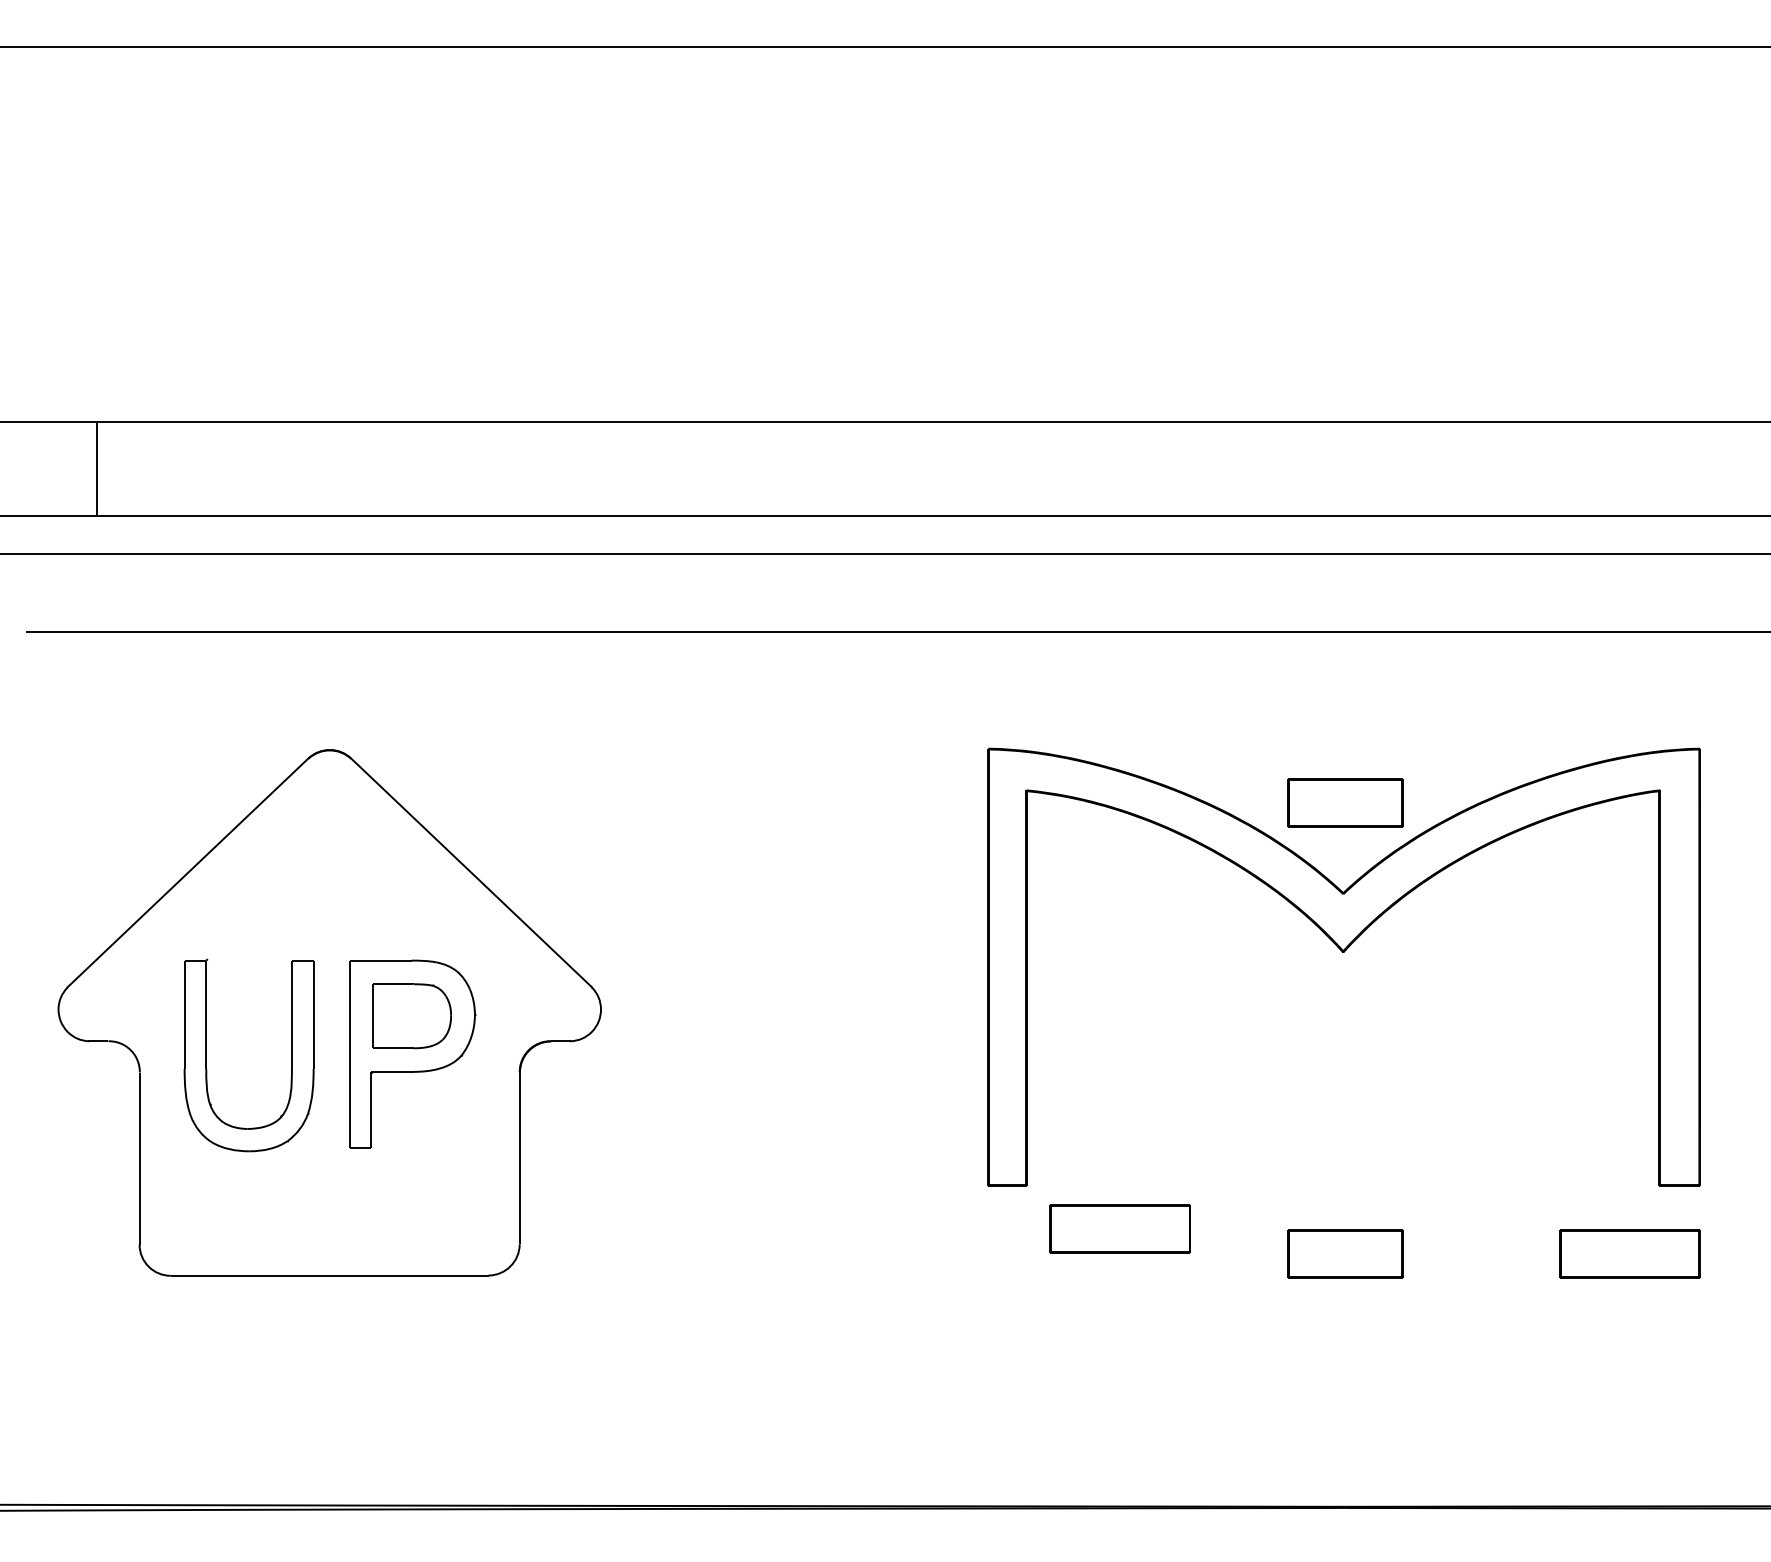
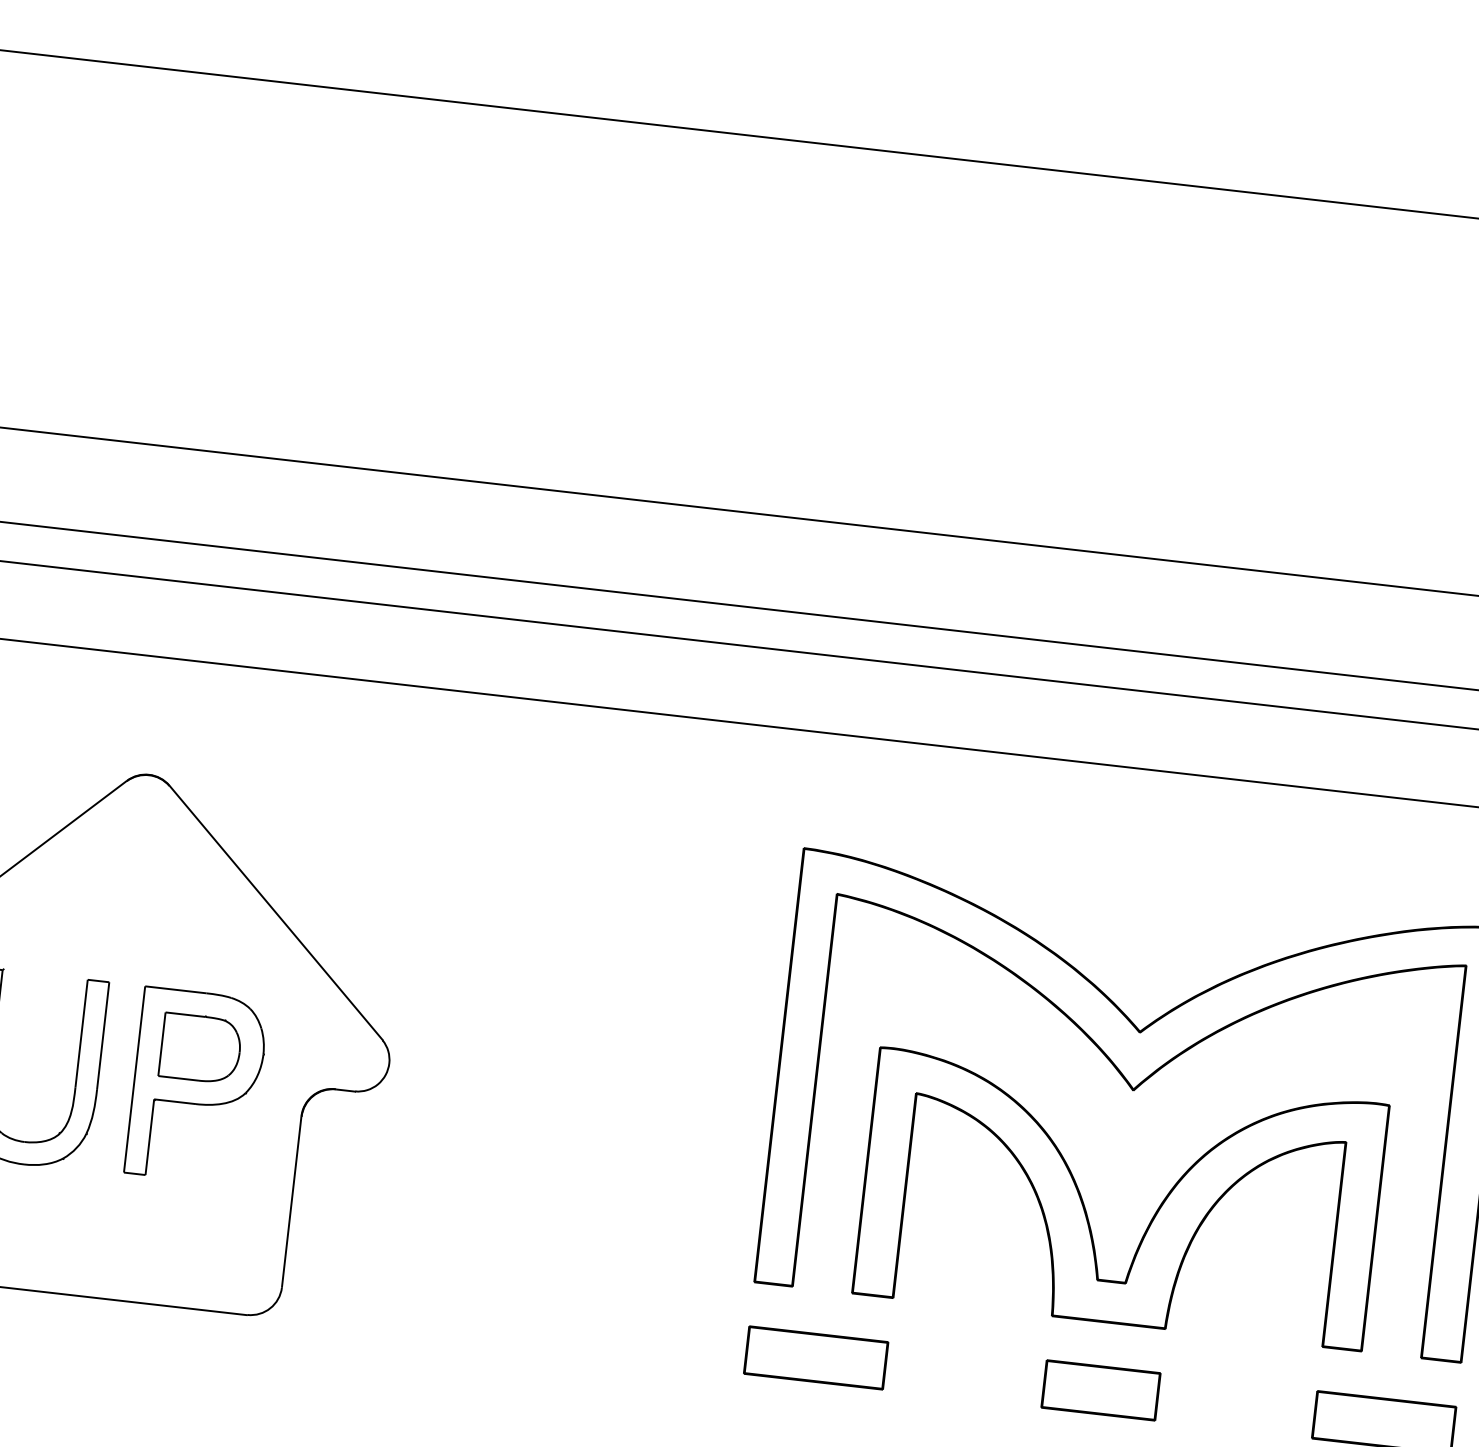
part: (1345, 802) -> (1152, 941), removed
part: (1377, 1073) -> (1153, 1214), added
part: (1119, 1228) -> (815, 1357), moved

